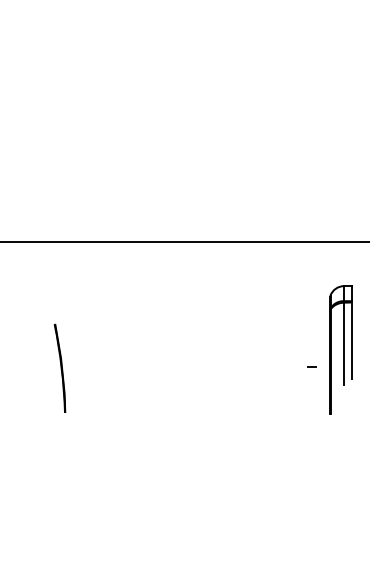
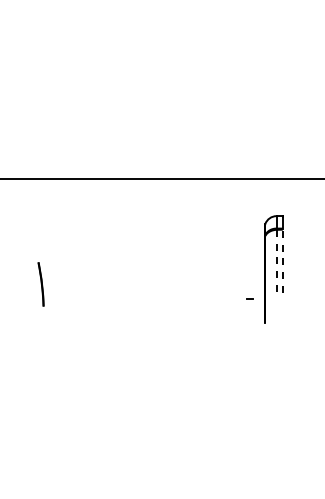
line: (351, 339) -> (282, 260), solid -> dashed
line: (343, 343) -> (276, 263), solid -> dashed
line: (311, 366) -> (249, 298), moved
part: (59, 368) -> (40, 284), size x0.6

